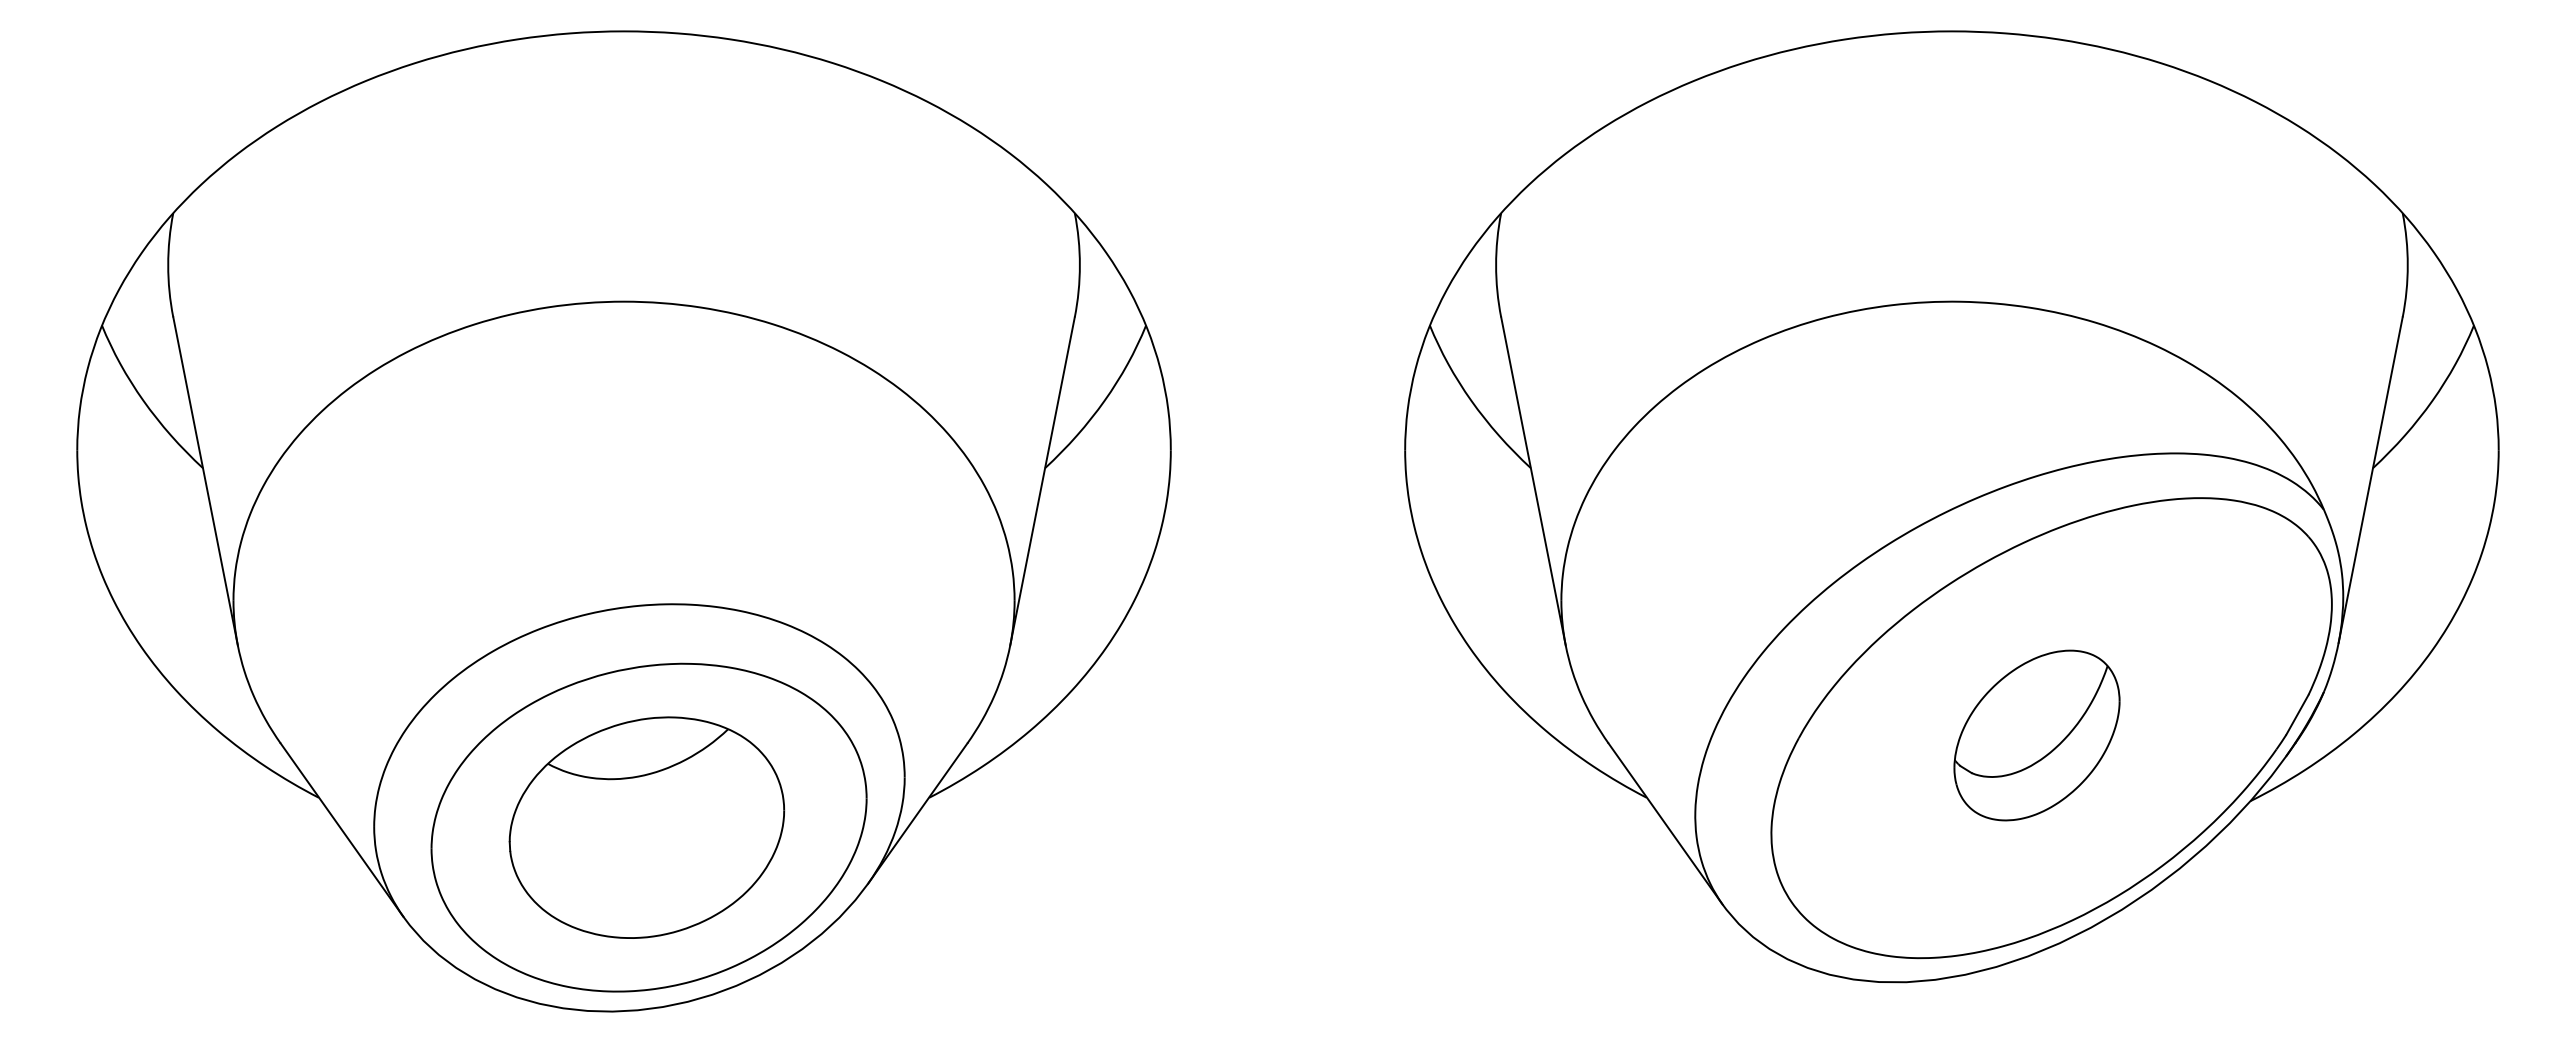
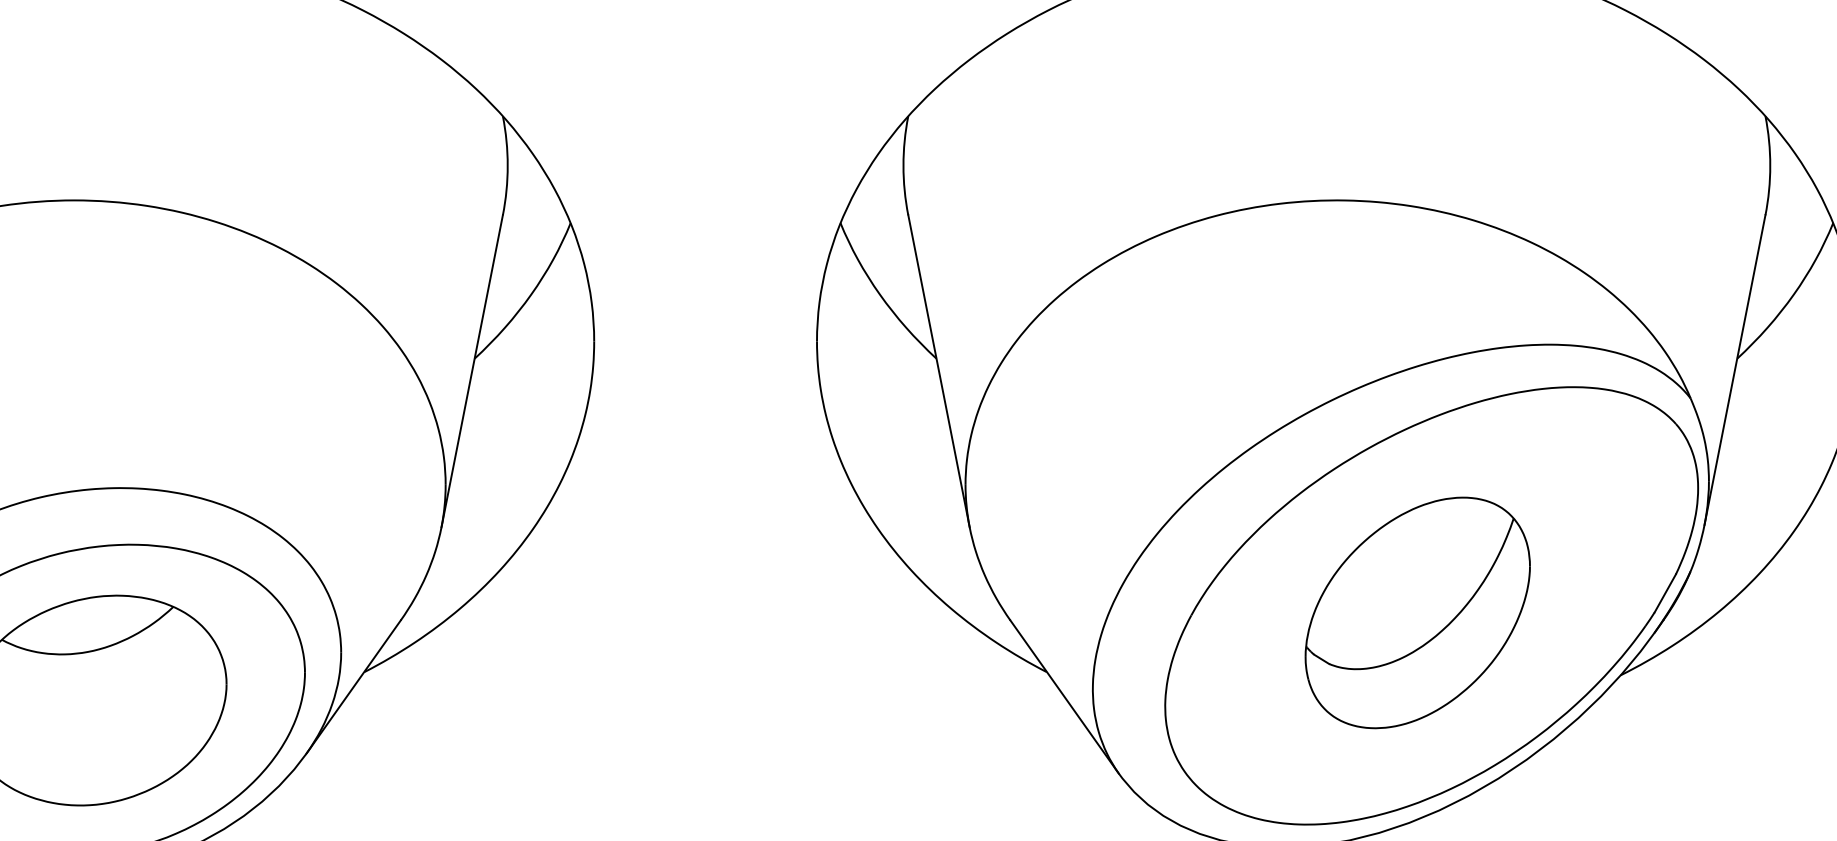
part: (2036, 735) -> (1417, 612), size x1.43

